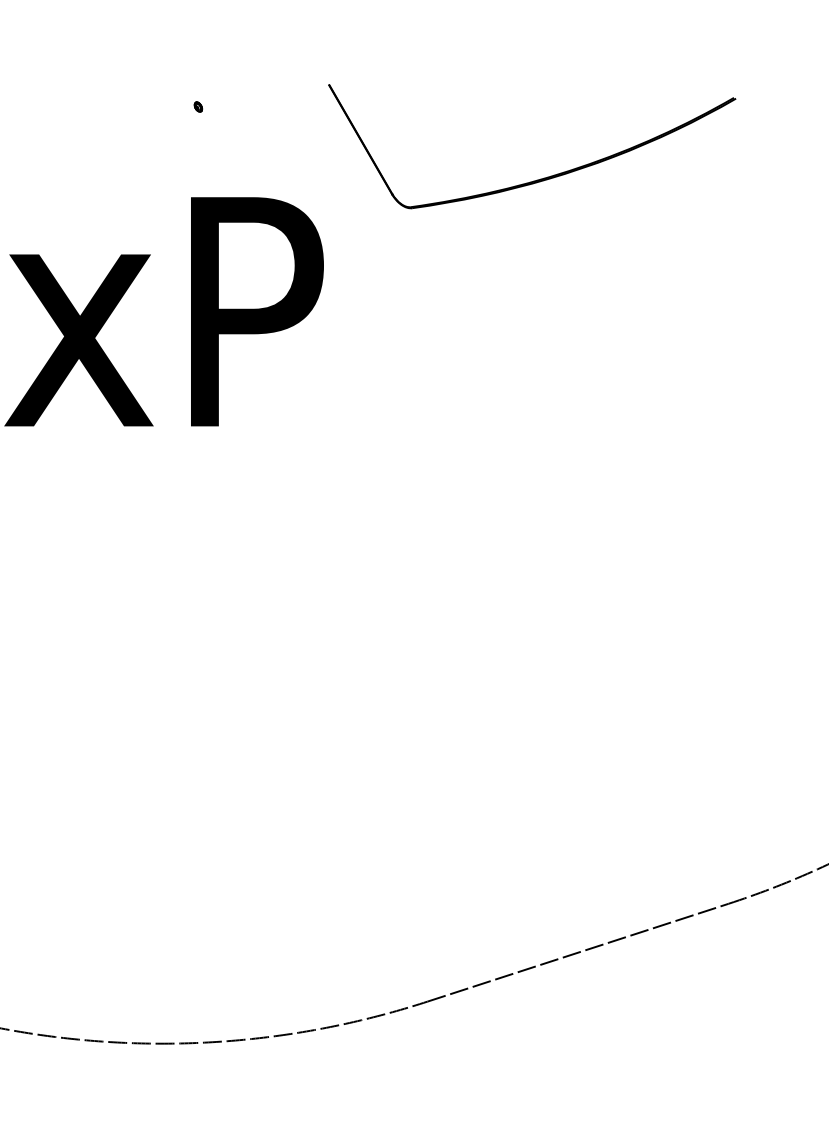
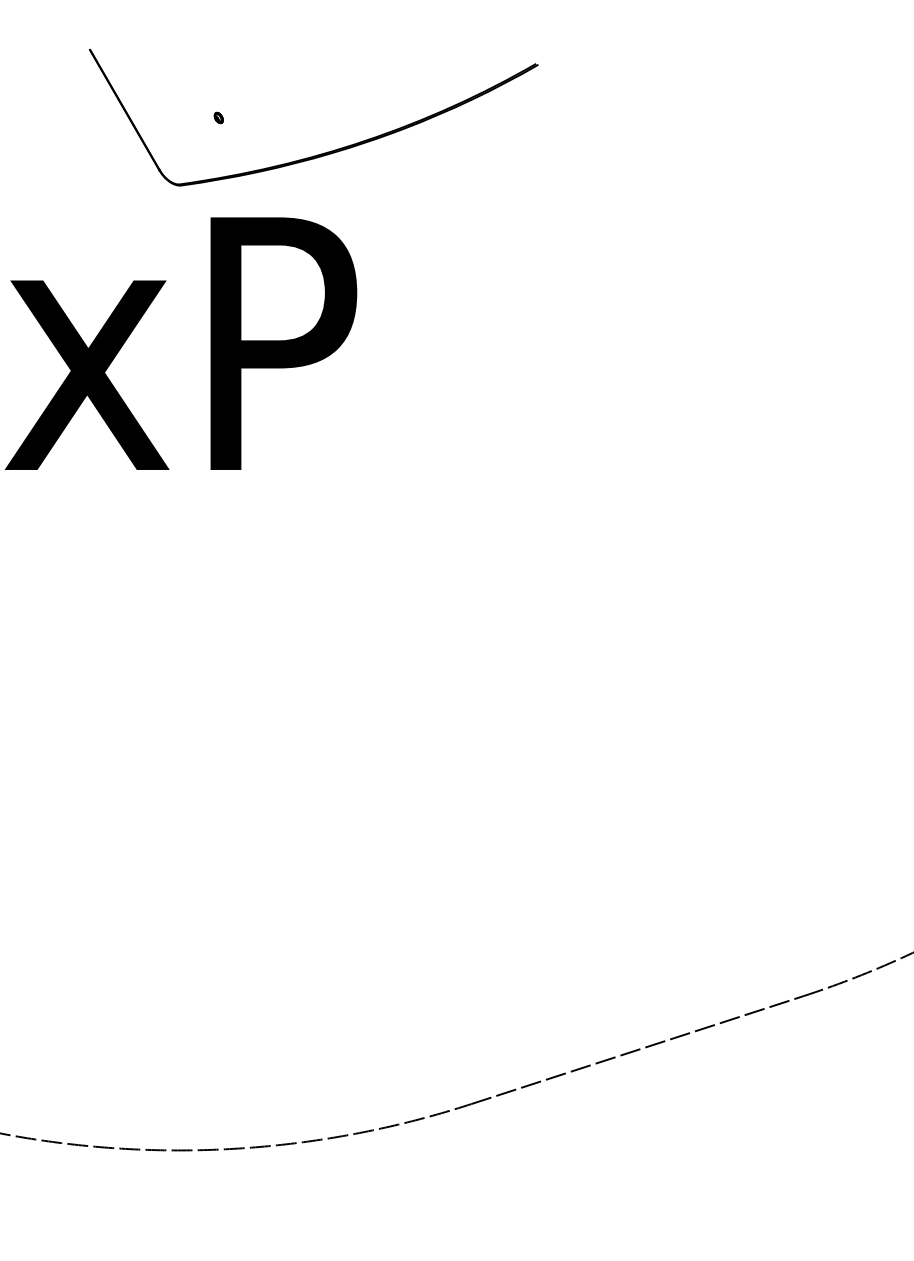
part: (538, 179) -> (320, 153), moved

